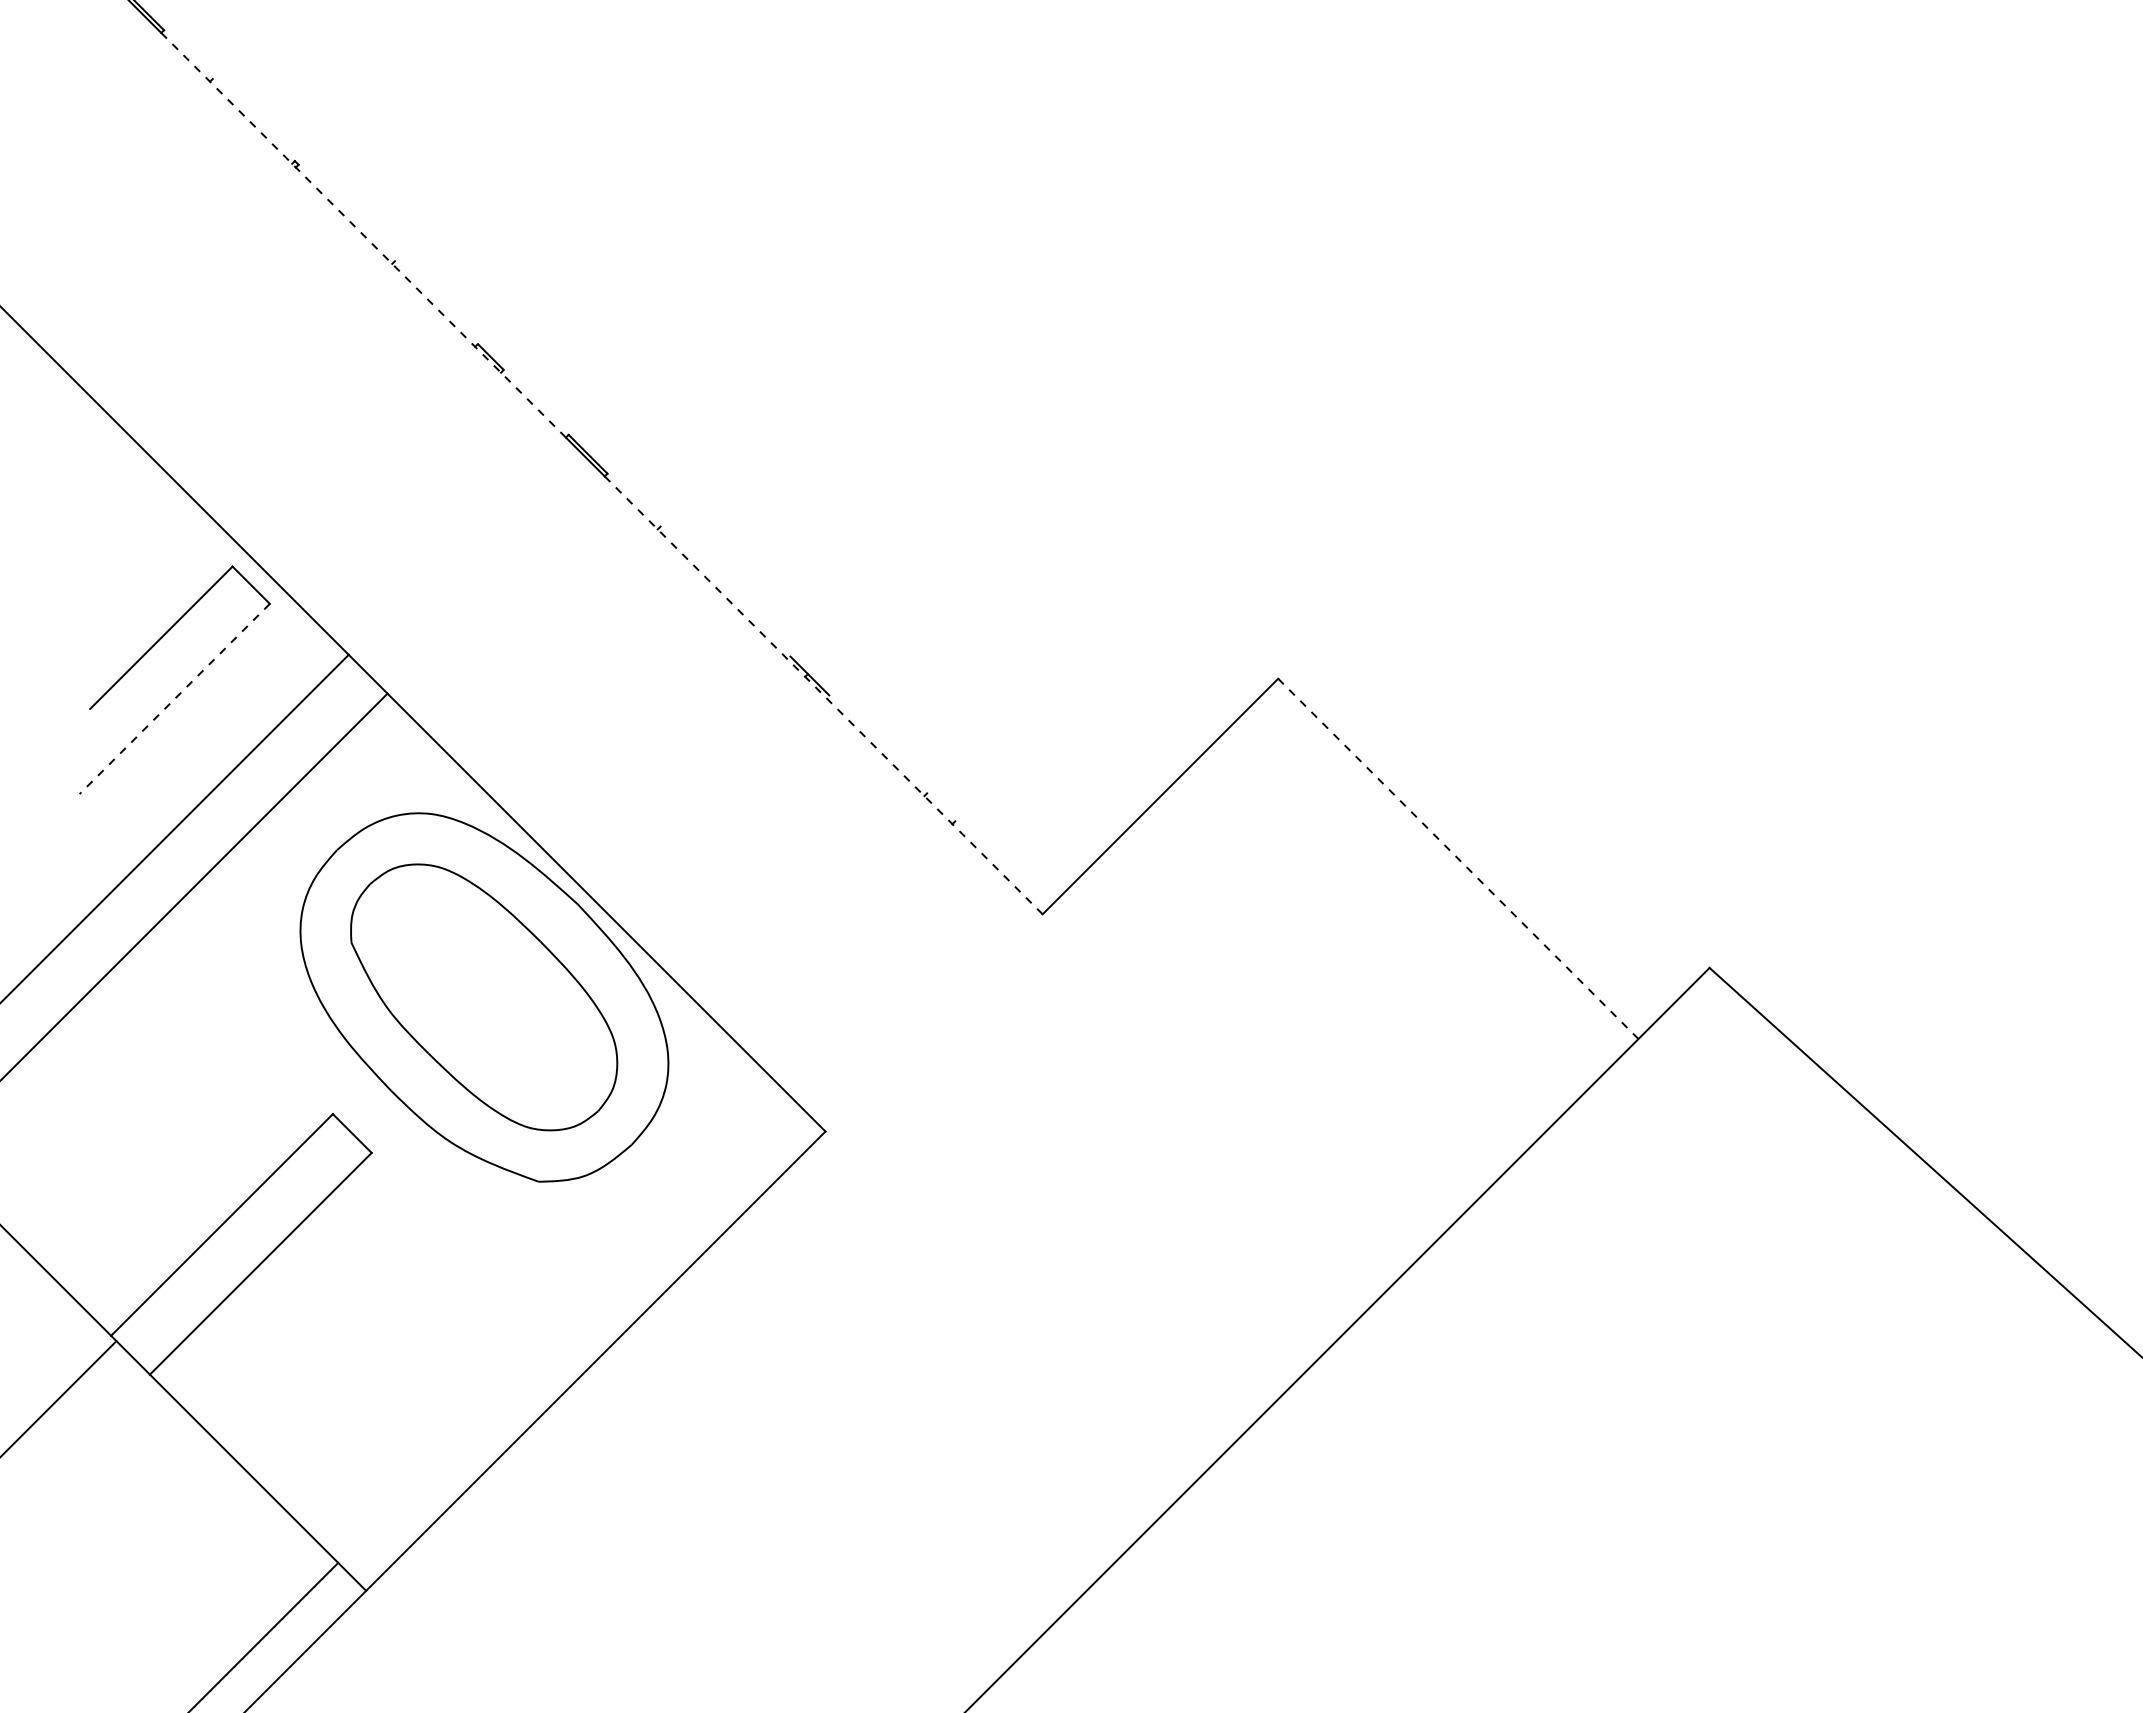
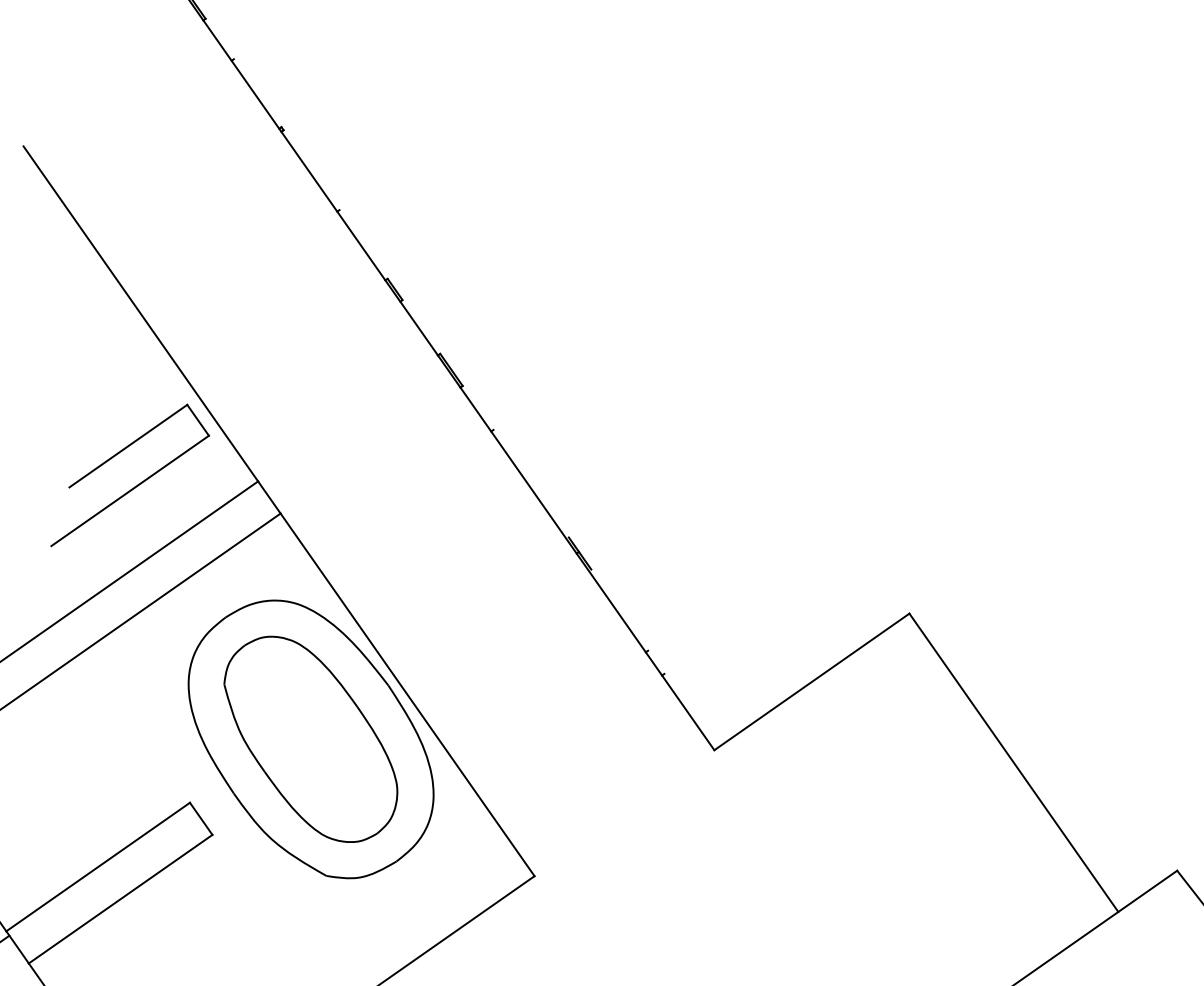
line: (363, 234) -> (320, 187), dashed -> solid
line: (823, 695) -> (587, 568), dashed -> solid
line: (174, 699) -> (129, 491), dashed -> solid
line: (1458, 858) -> (1014, 762), dashed -> solid

